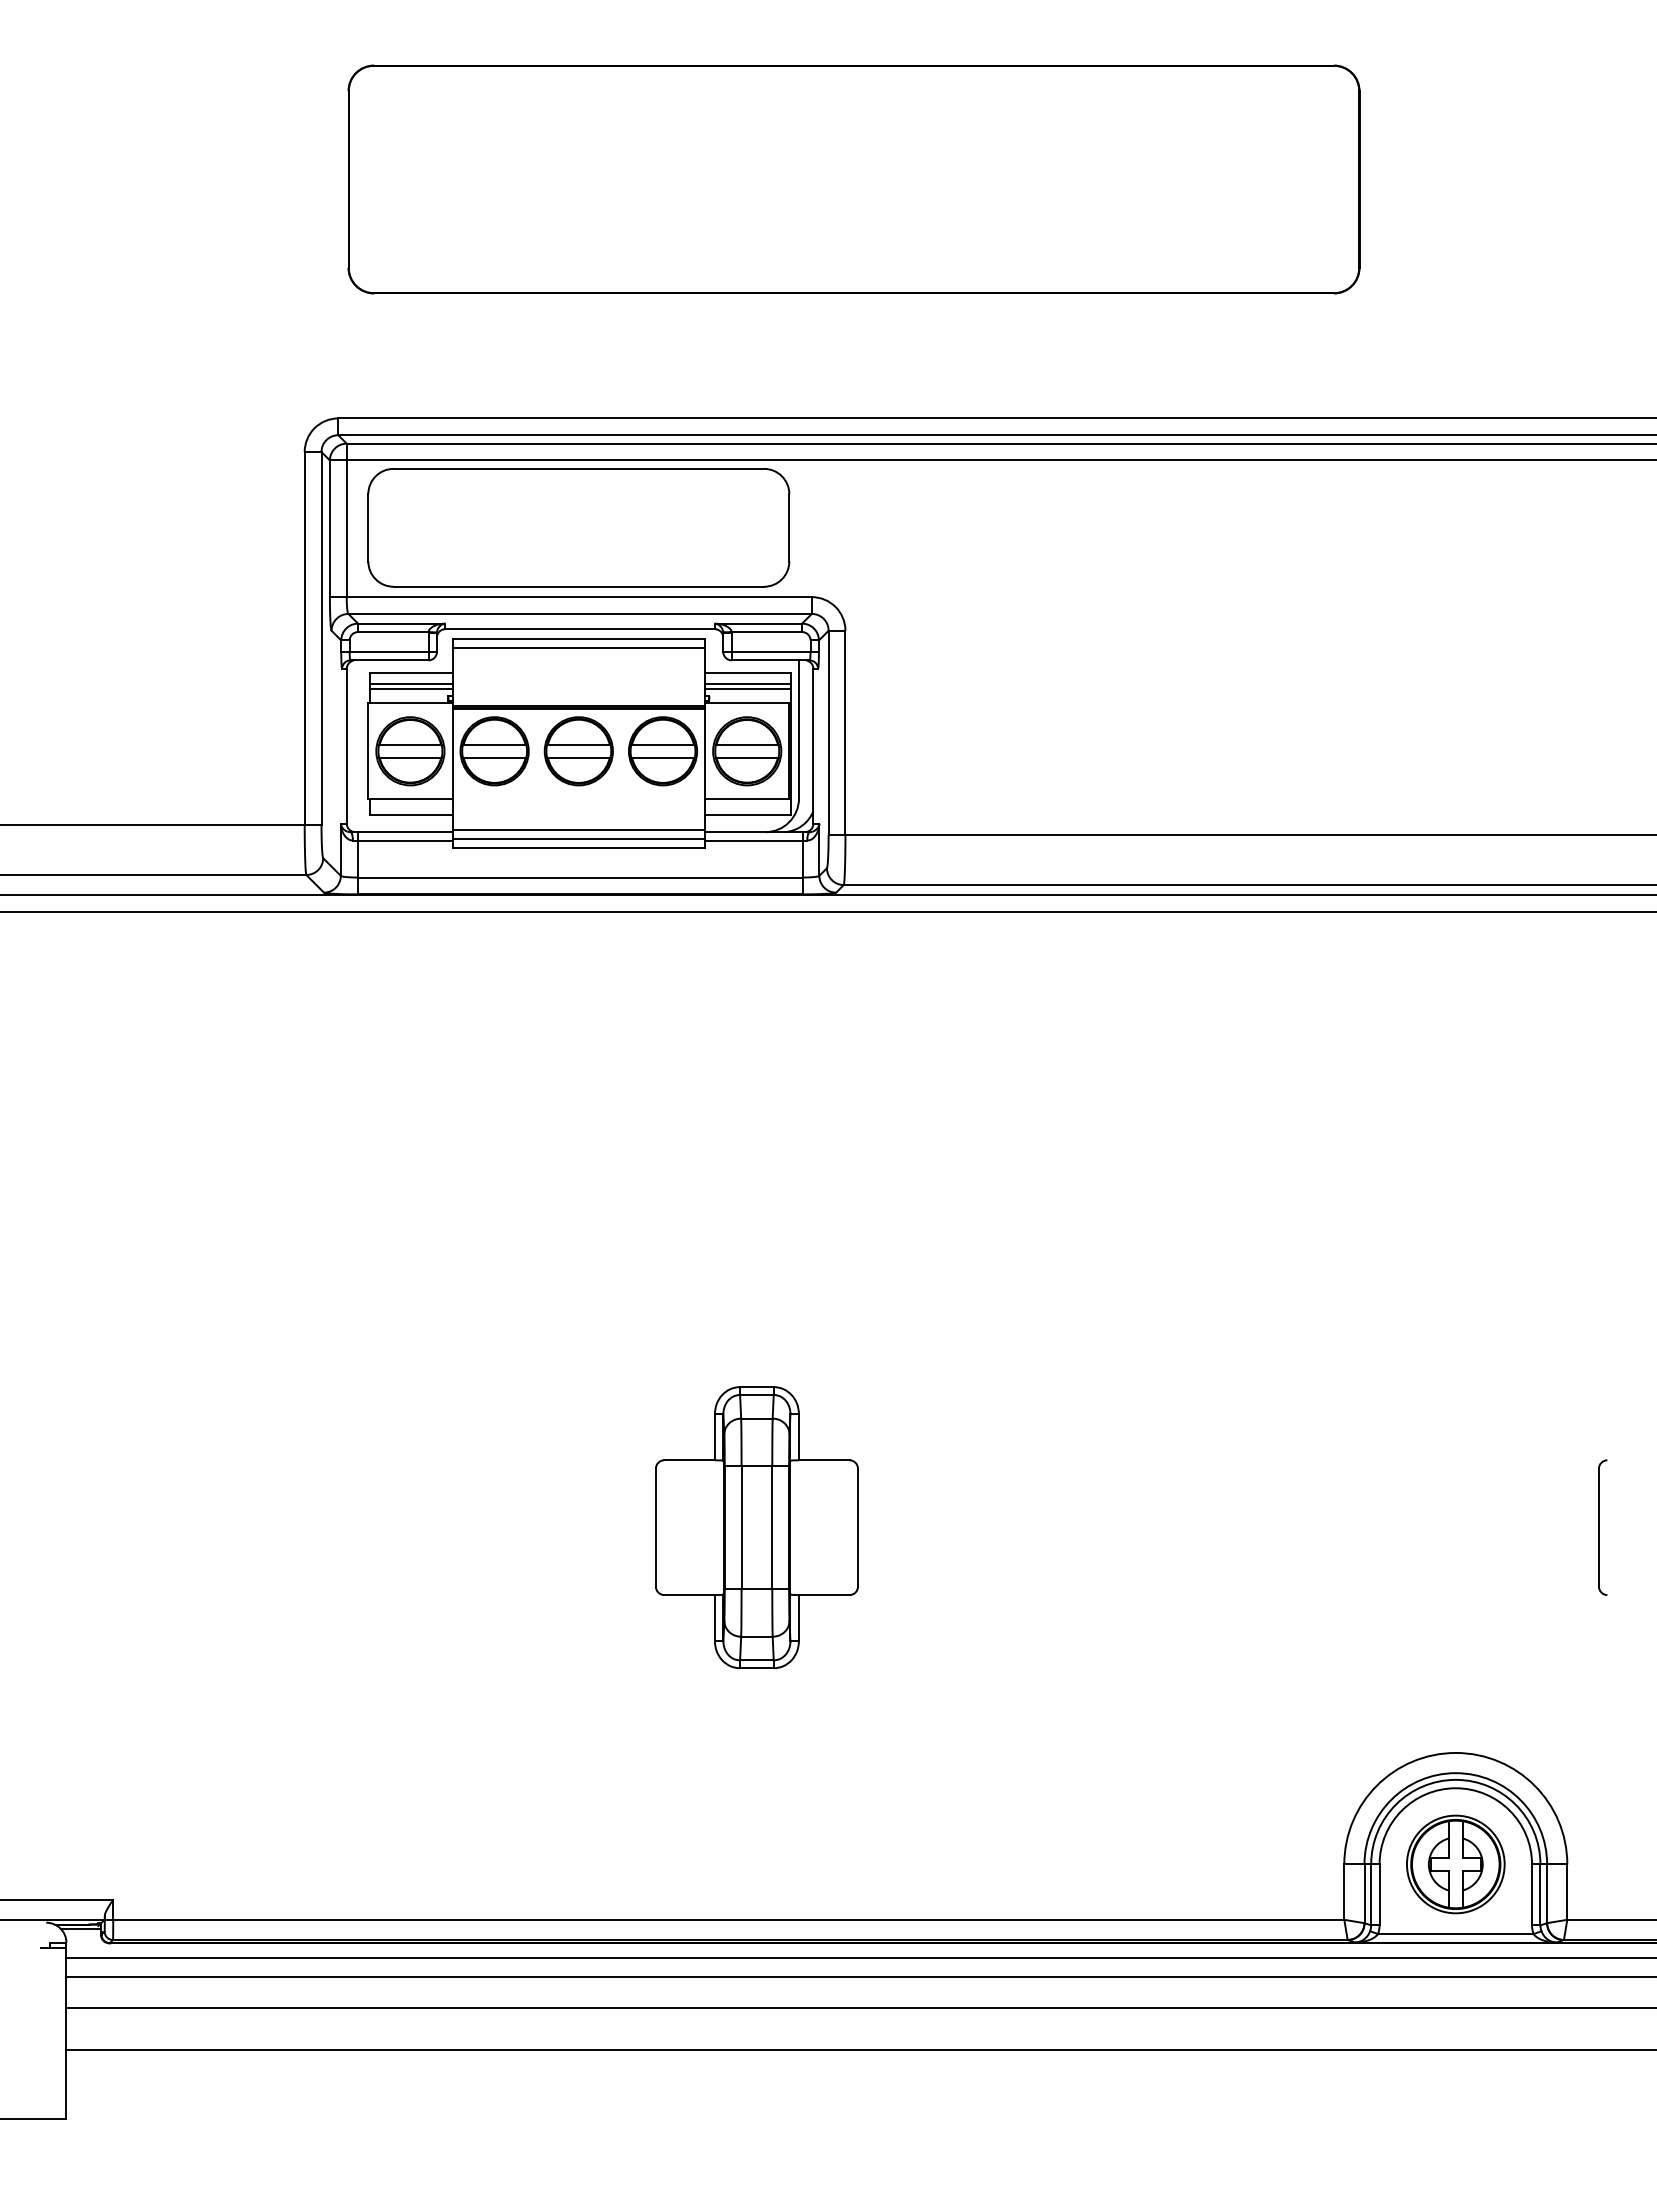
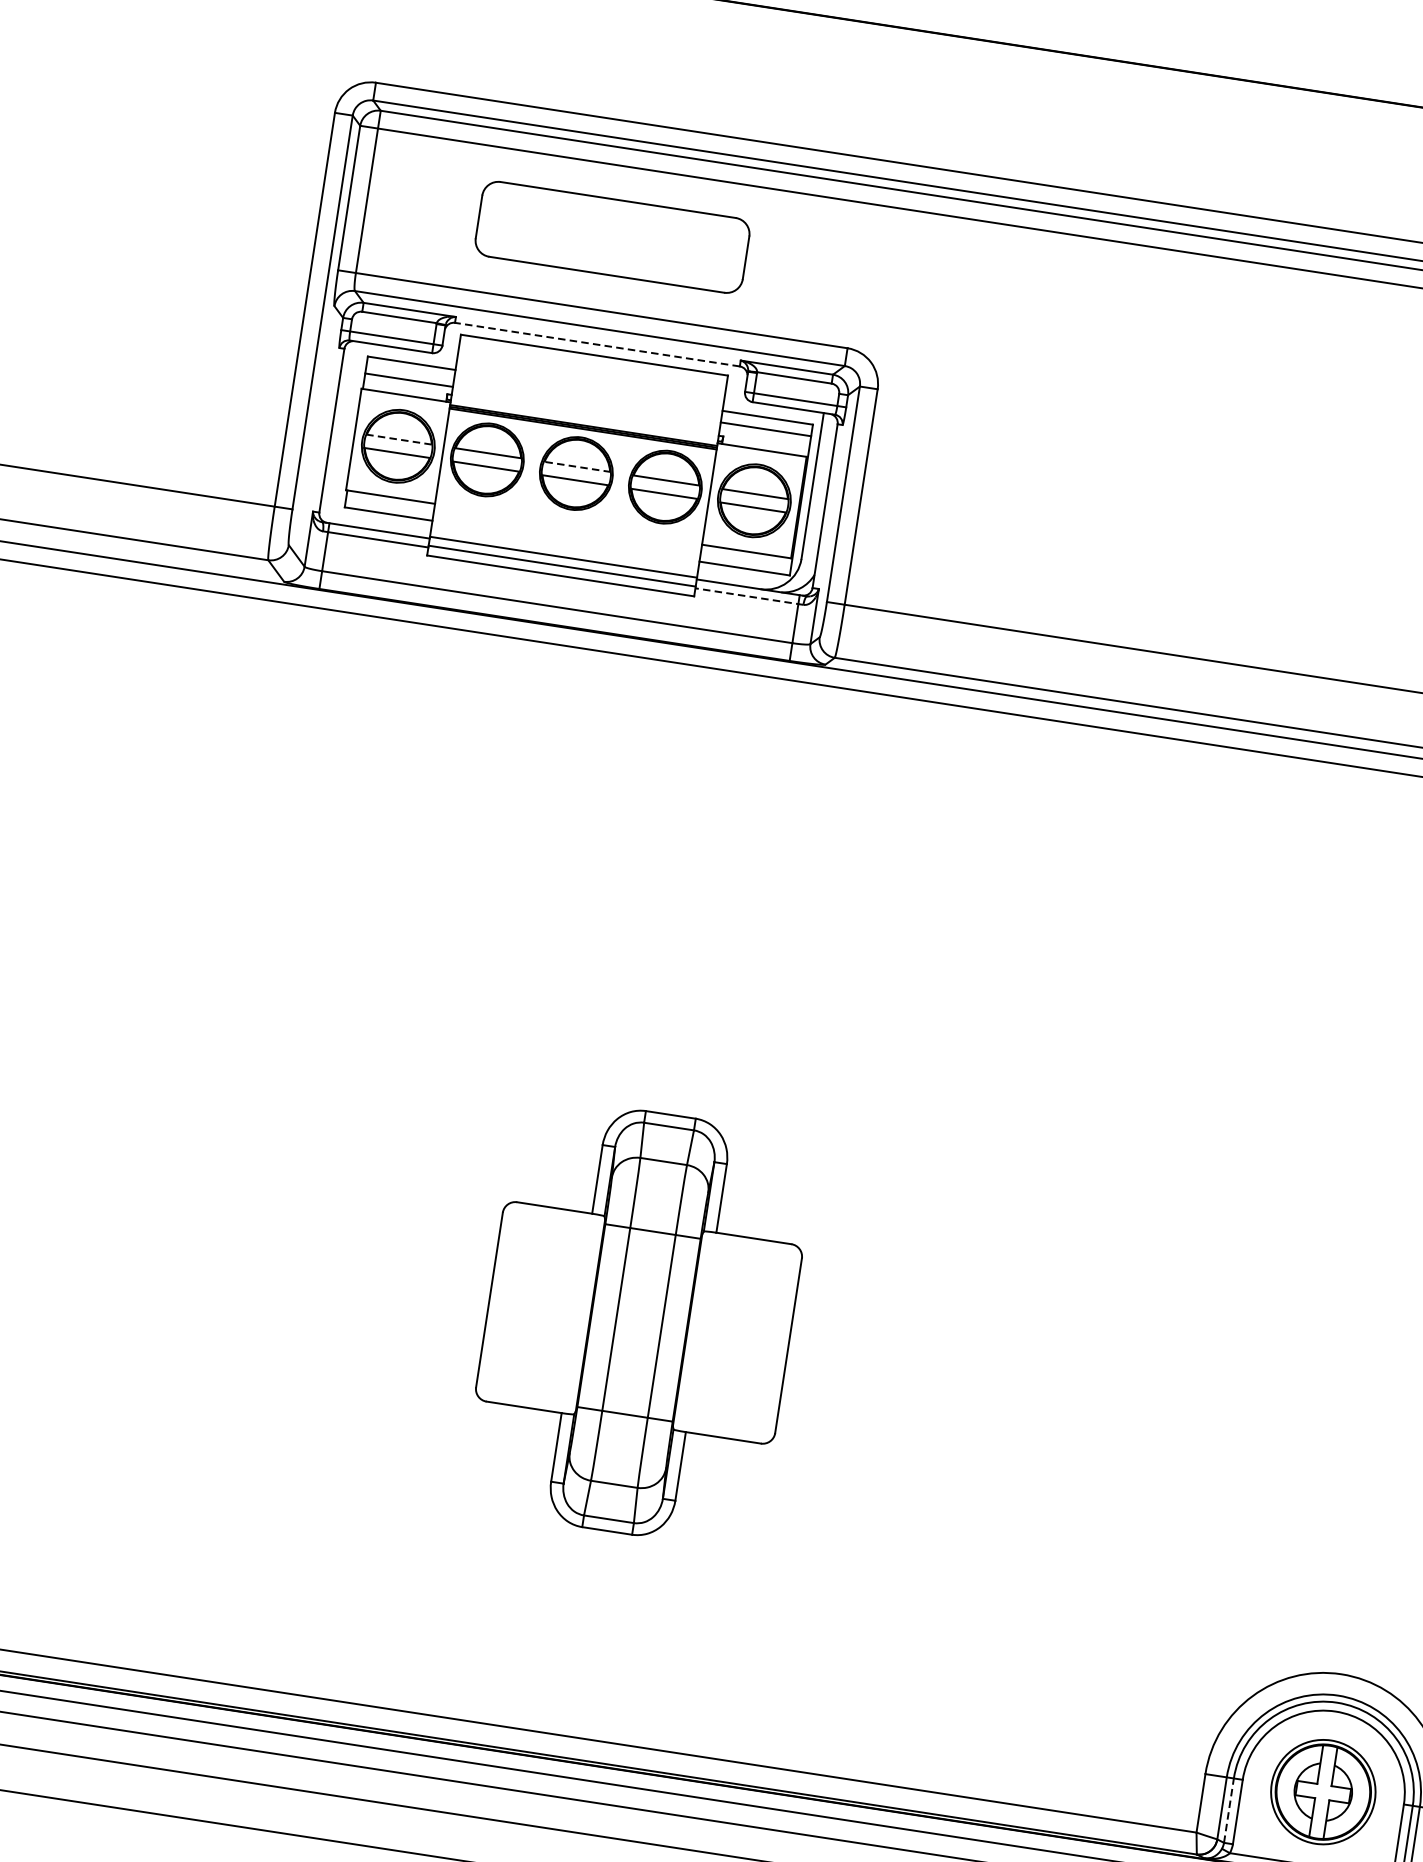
part: (578, 527) -> (612, 236), size x0.6
line: (580, 629) -> (597, 345), solid -> dashed
line: (578, 647) -> (592, 363), removed
line: (410, 683) -> (409, 374), removed
line: (747, 688) -> (764, 434), removed
line: (410, 745) -> (399, 440), solid -> dashed
line: (578, 745) -> (576, 467), solid -> dashed
line: (755, 840) -> (748, 596), solid -> dashed
part: (756, 1527) -> (638, 1322), size x1.4
line: (1371, 1894) -> (1229, 1810), solid -> dashed

